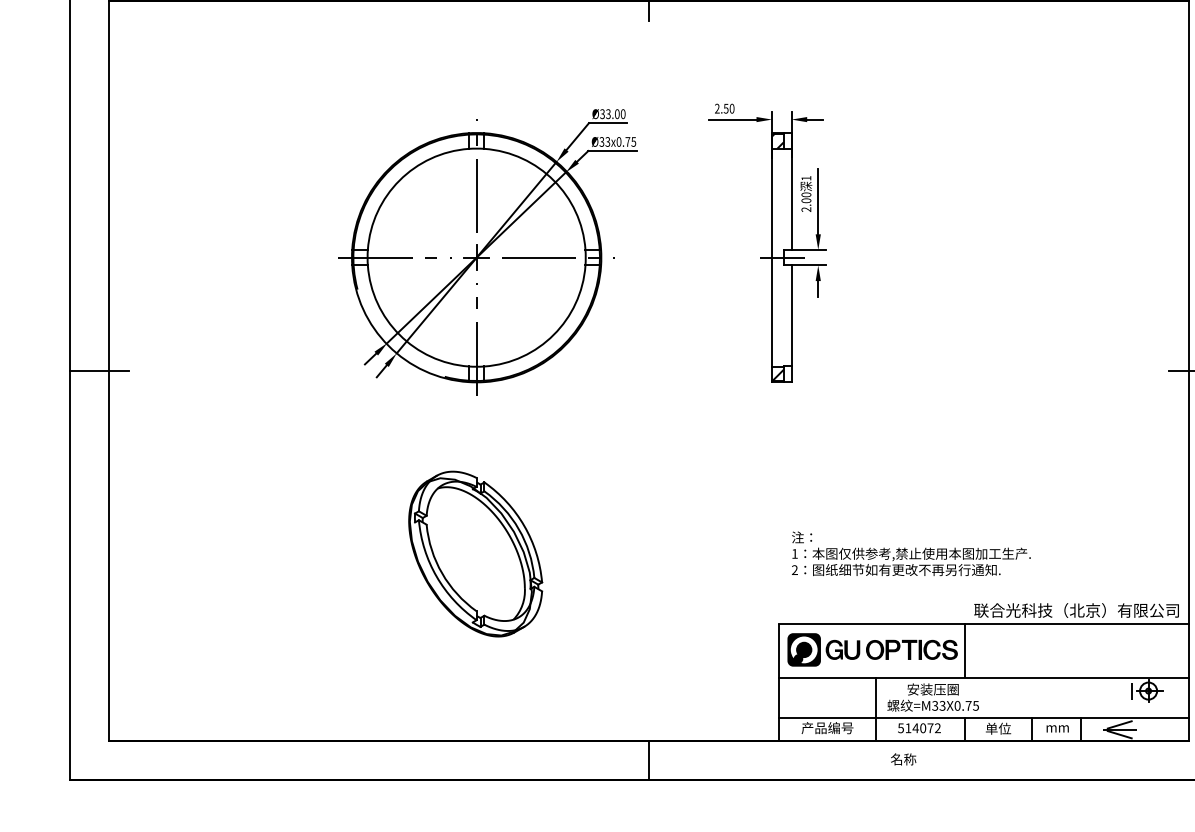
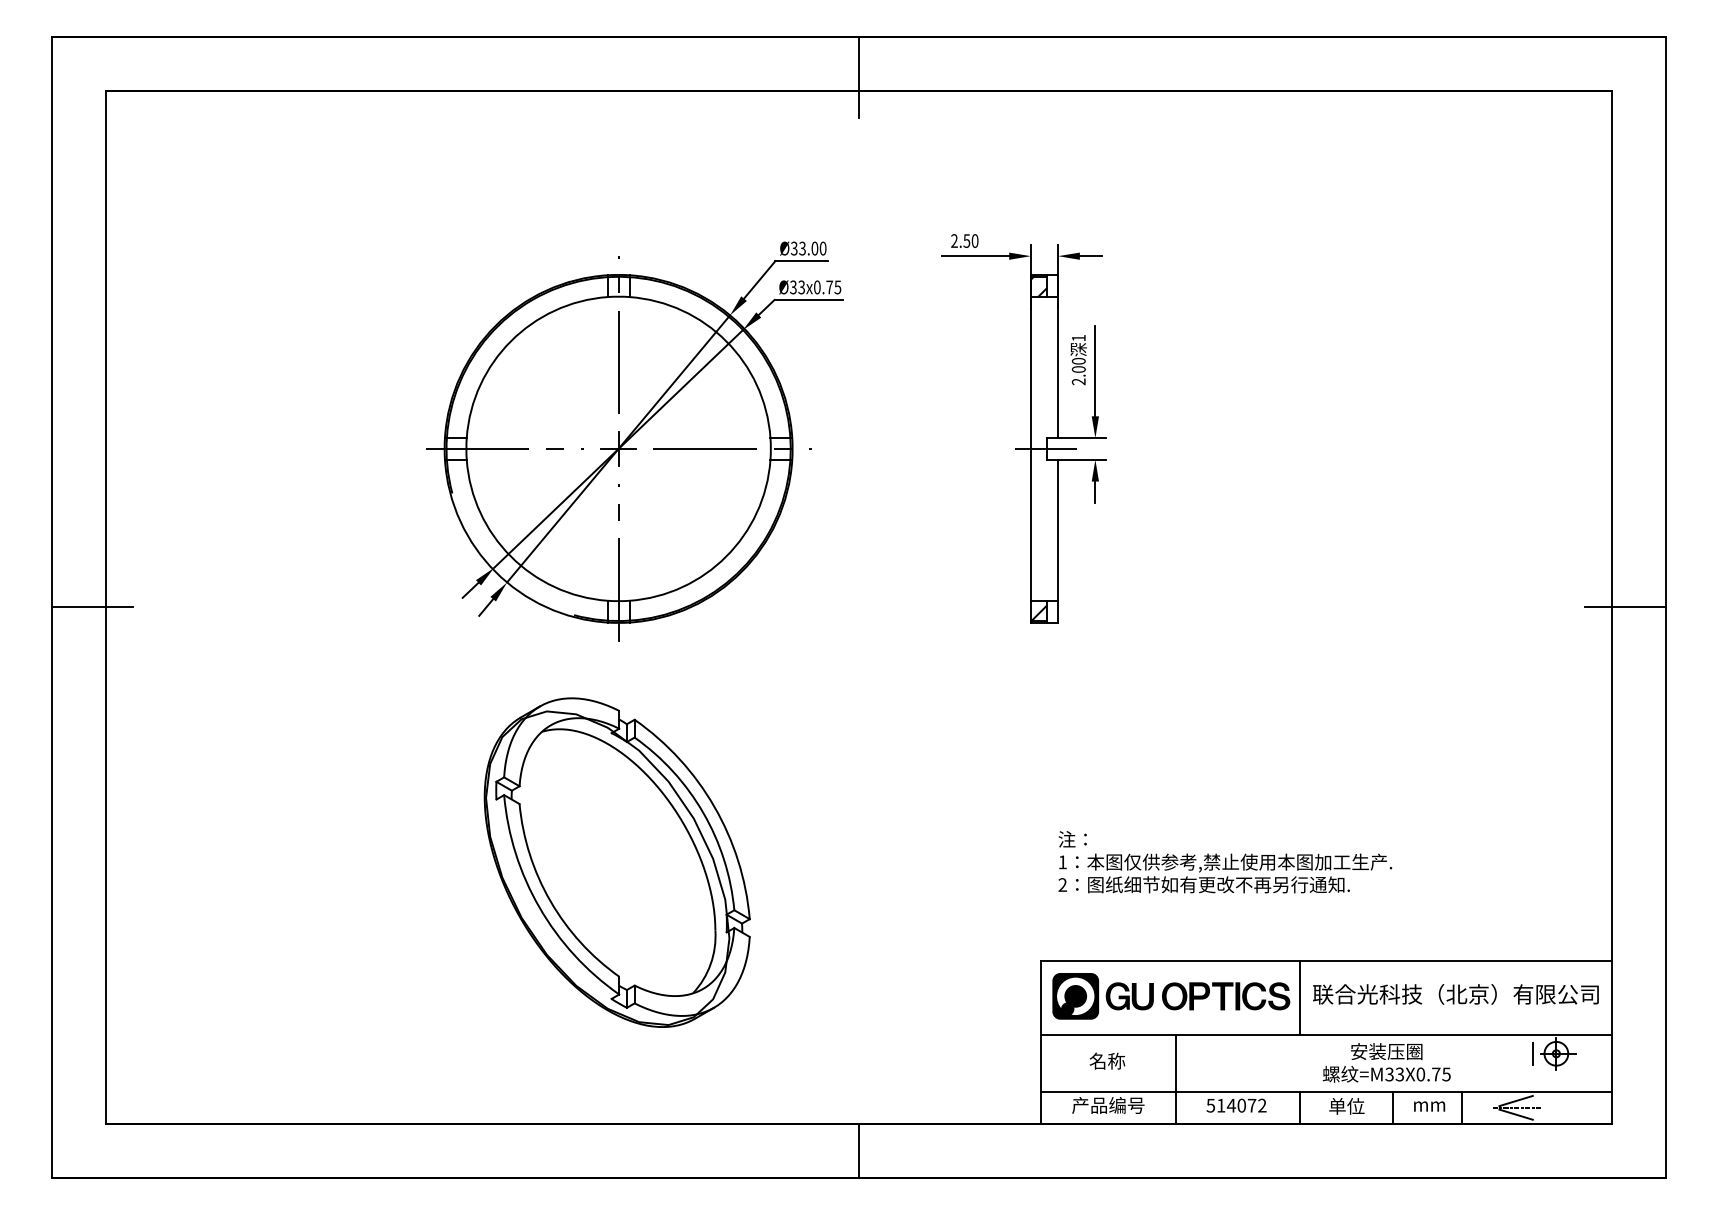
part: (475, 554) -> (616, 862), size x1.43
text: (1076, 610) -> (1455, 994), moved
text: (933, 697) -> (1386, 1062), moved
text: (903, 758) -> (1107, 1060), moved

